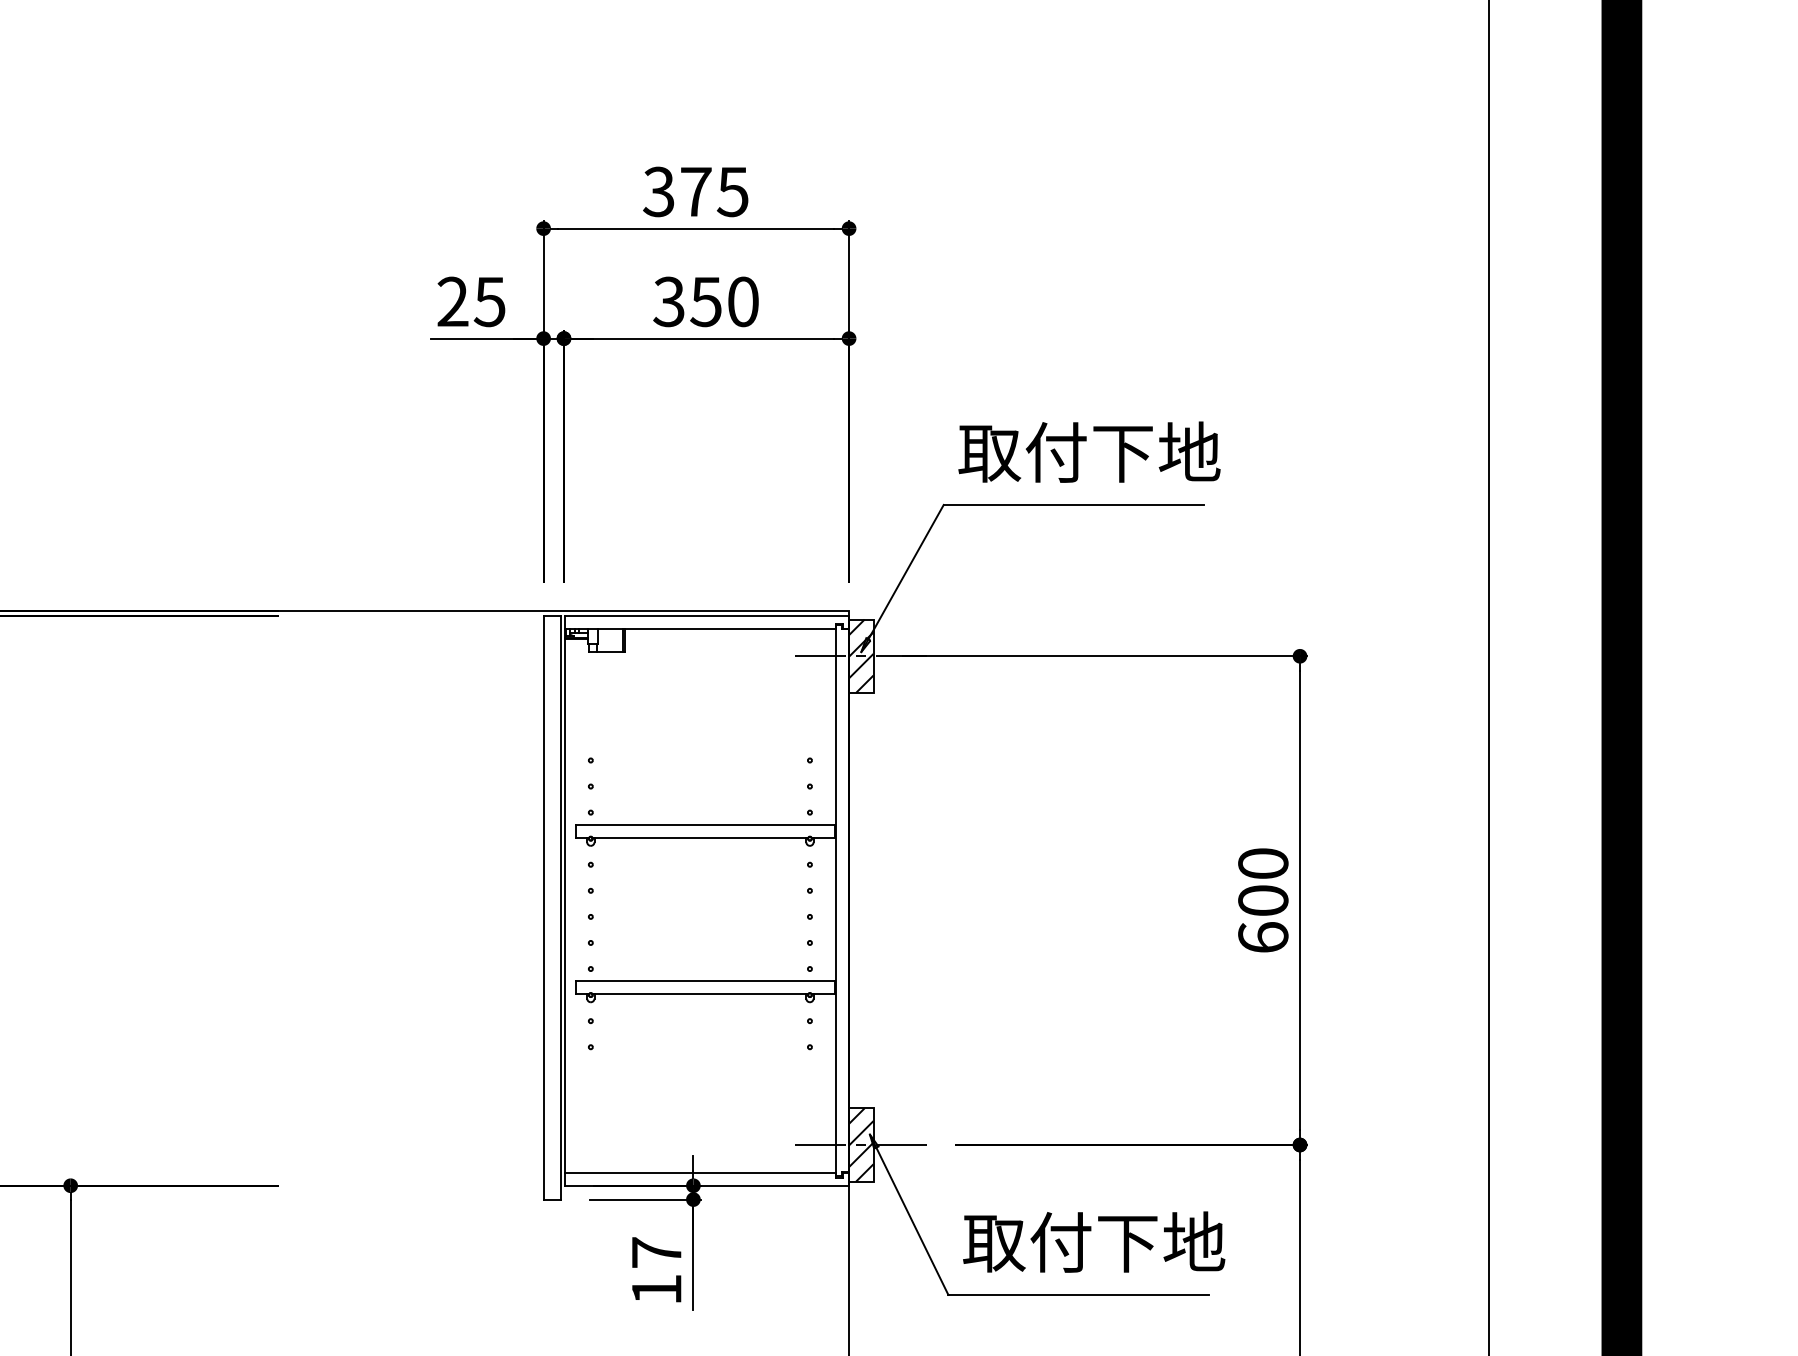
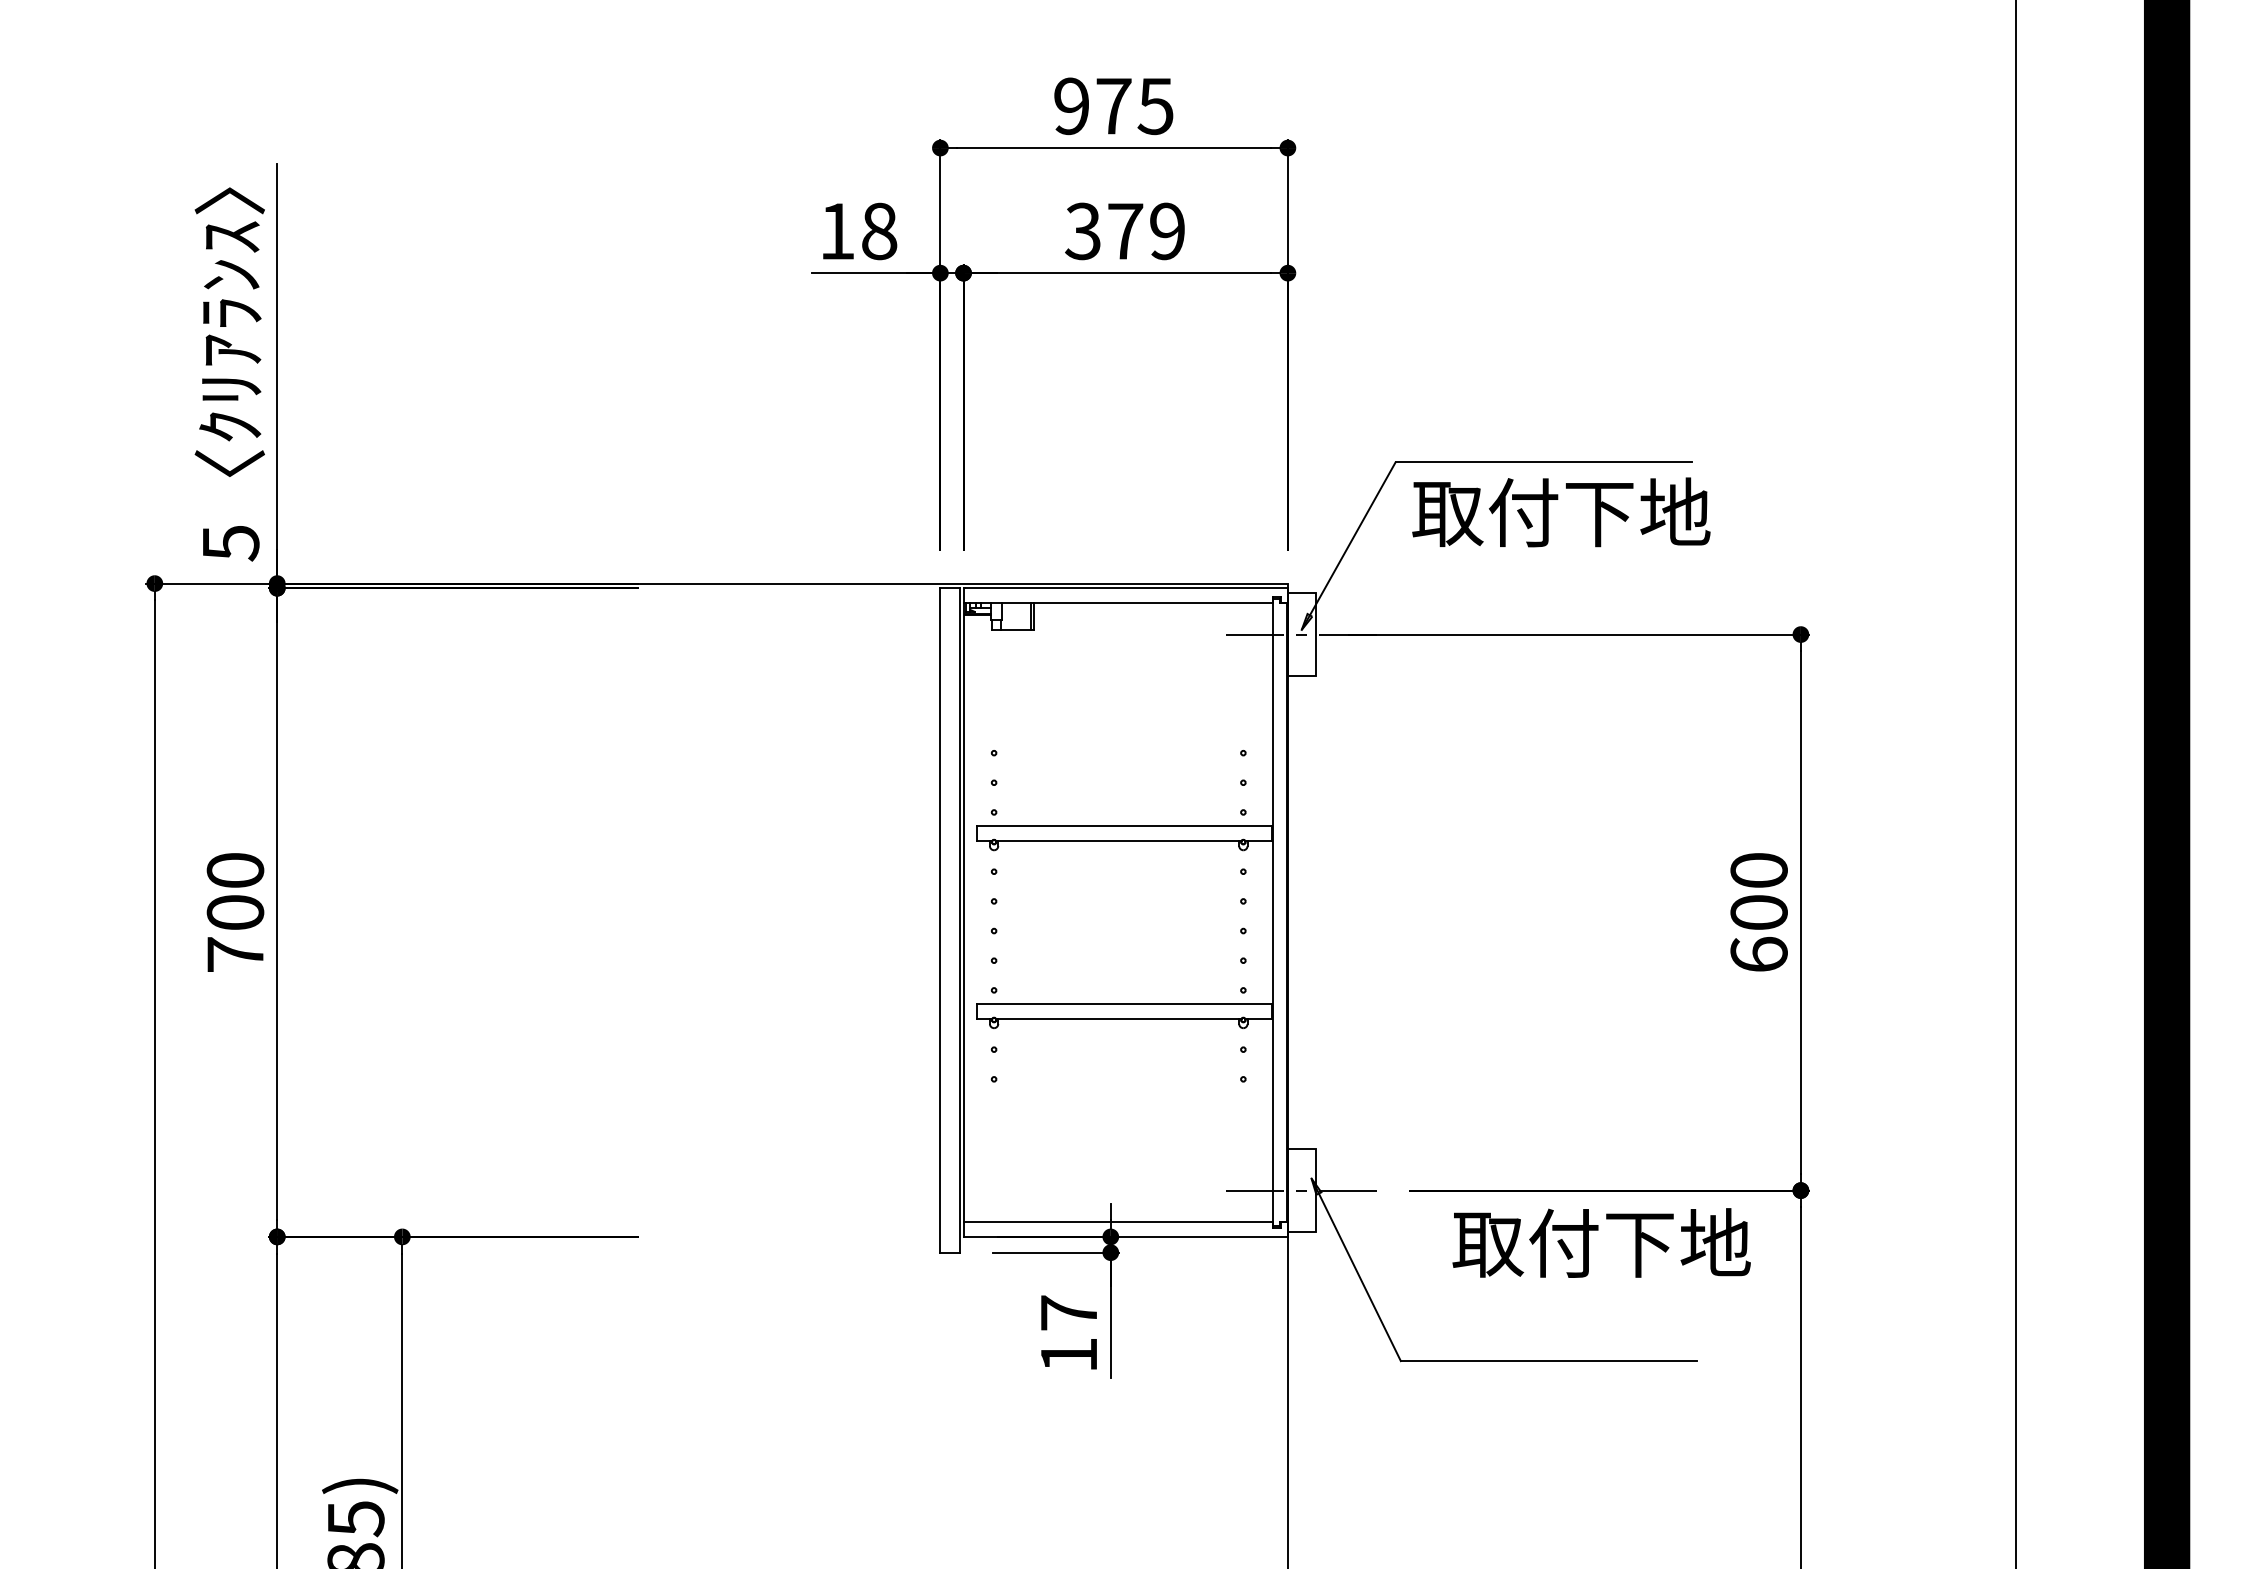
text: (657, 192) -> (1070, 106), 375 -> 975
text: (471, 301) -> (858, 231), 25 -> 18
text: (724, 301) -> (1146, 231), 350 -> 379
text: (1089, 452) -> (1561, 512), moved
hatch: (861, 656) -> (1301, 634), removed
hatch: (861, 1144) -> (1301, 1190), removed
text: (1093, 1241) -> (1601, 1242), moved

